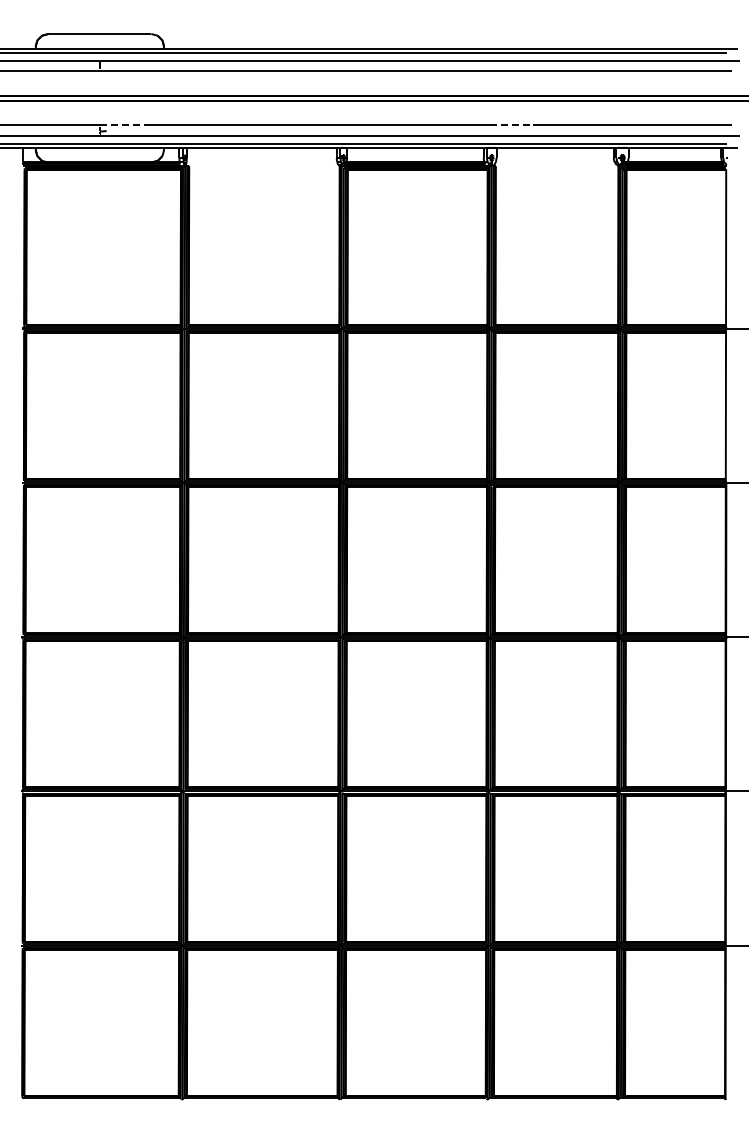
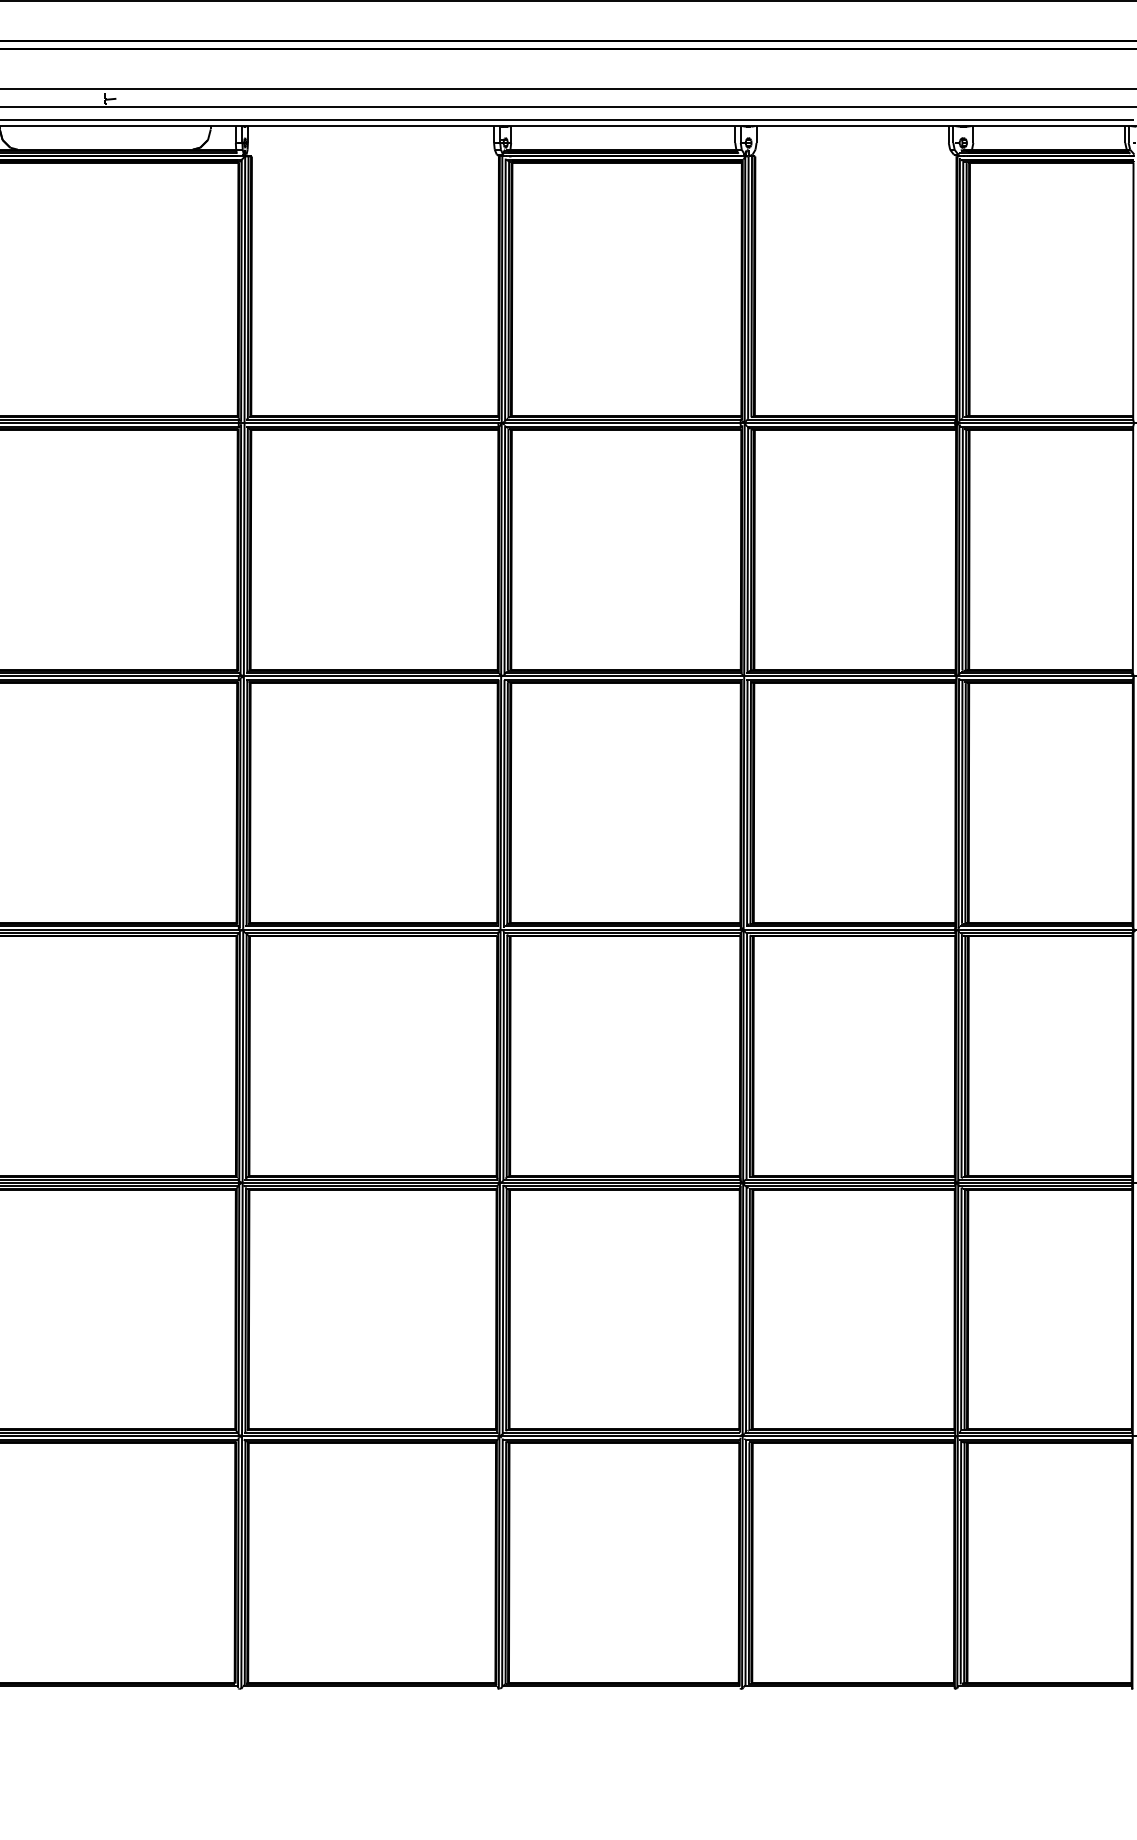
line: (125, 125) -> (147, 89), dashed -> solid
line: (512, 125) -> (782, 89), dashed -> solid

